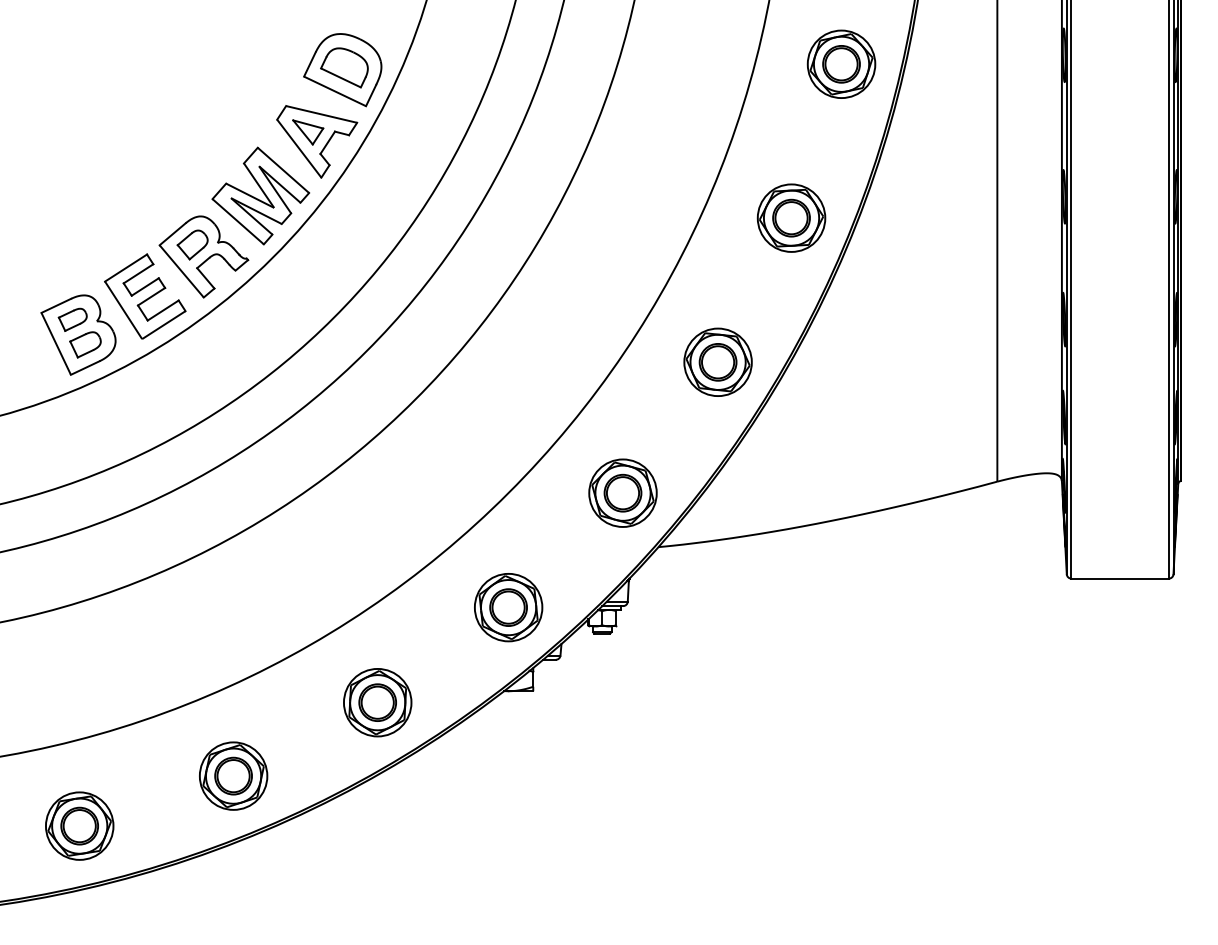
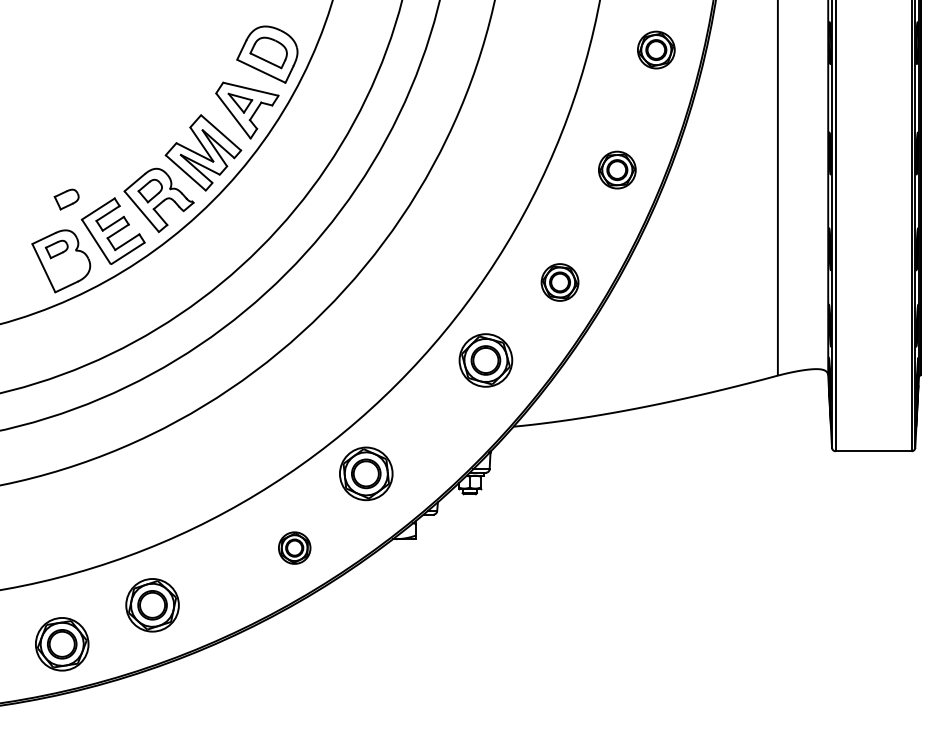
part: (841, 63) -> (656, 49), size x0.7
part: (791, 217) -> (617, 169), size x0.7
part: (85, 344) -> (66, 199), moved
part: (717, 361) -> (559, 281), size x0.7
part: (622, 492) -> (485, 359), moved
part: (508, 607) -> (366, 473), moved
part: (377, 702) -> (294, 547), size x0.6
part: (233, 775) -> (152, 604), moved

